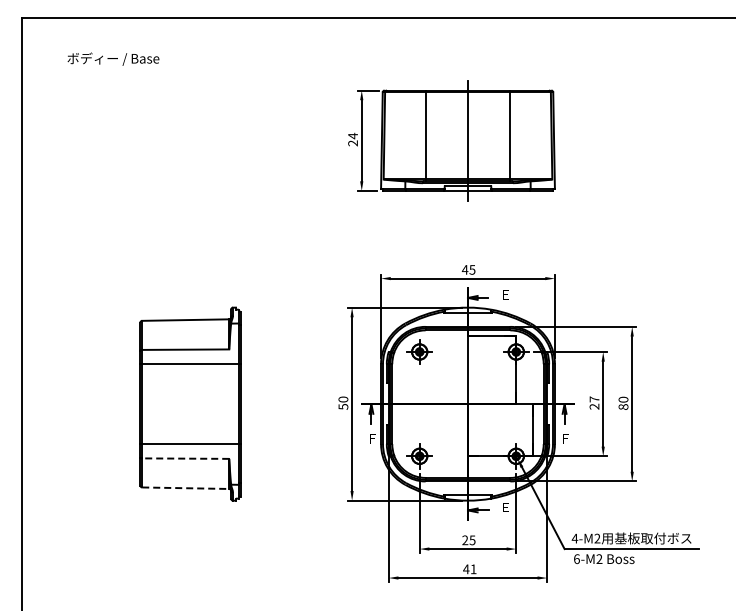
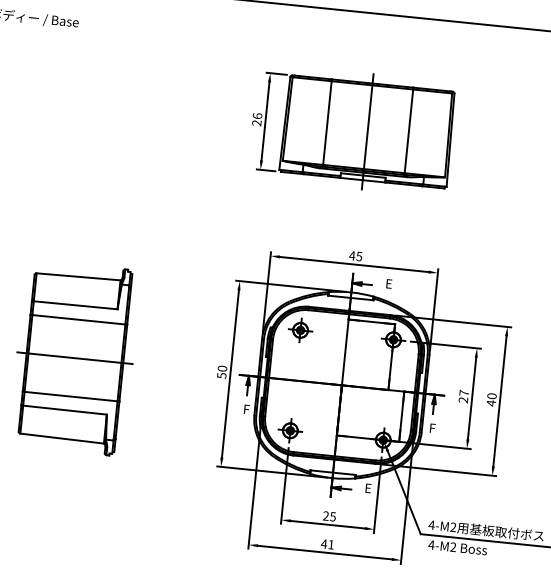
text: (352, 135) -> (257, 115), 24 -> 26
line: (190, 404) -> (74, 358), added
text: (623, 406) -> (491, 402), 80 -> 40
line: (185, 458) -> (64, 409), dashed -> solid
line: (185, 488) -> (61, 438), dashed -> solid
text: (576, 559) -> (431, 545), 6-M2 -> 4-M2

